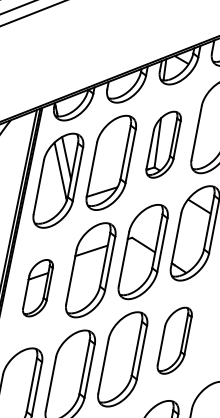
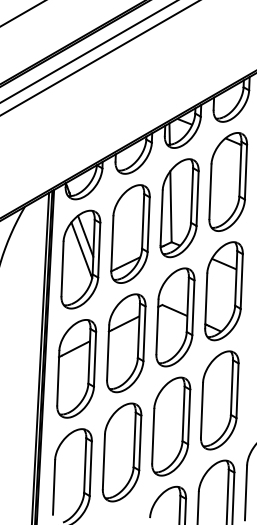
part: (163, 144) -> (179, 208), size x1.43
part: (37, 287) -> (76, 368), size x1.67
part: (174, 340) -> (219, 400), size x1.43

